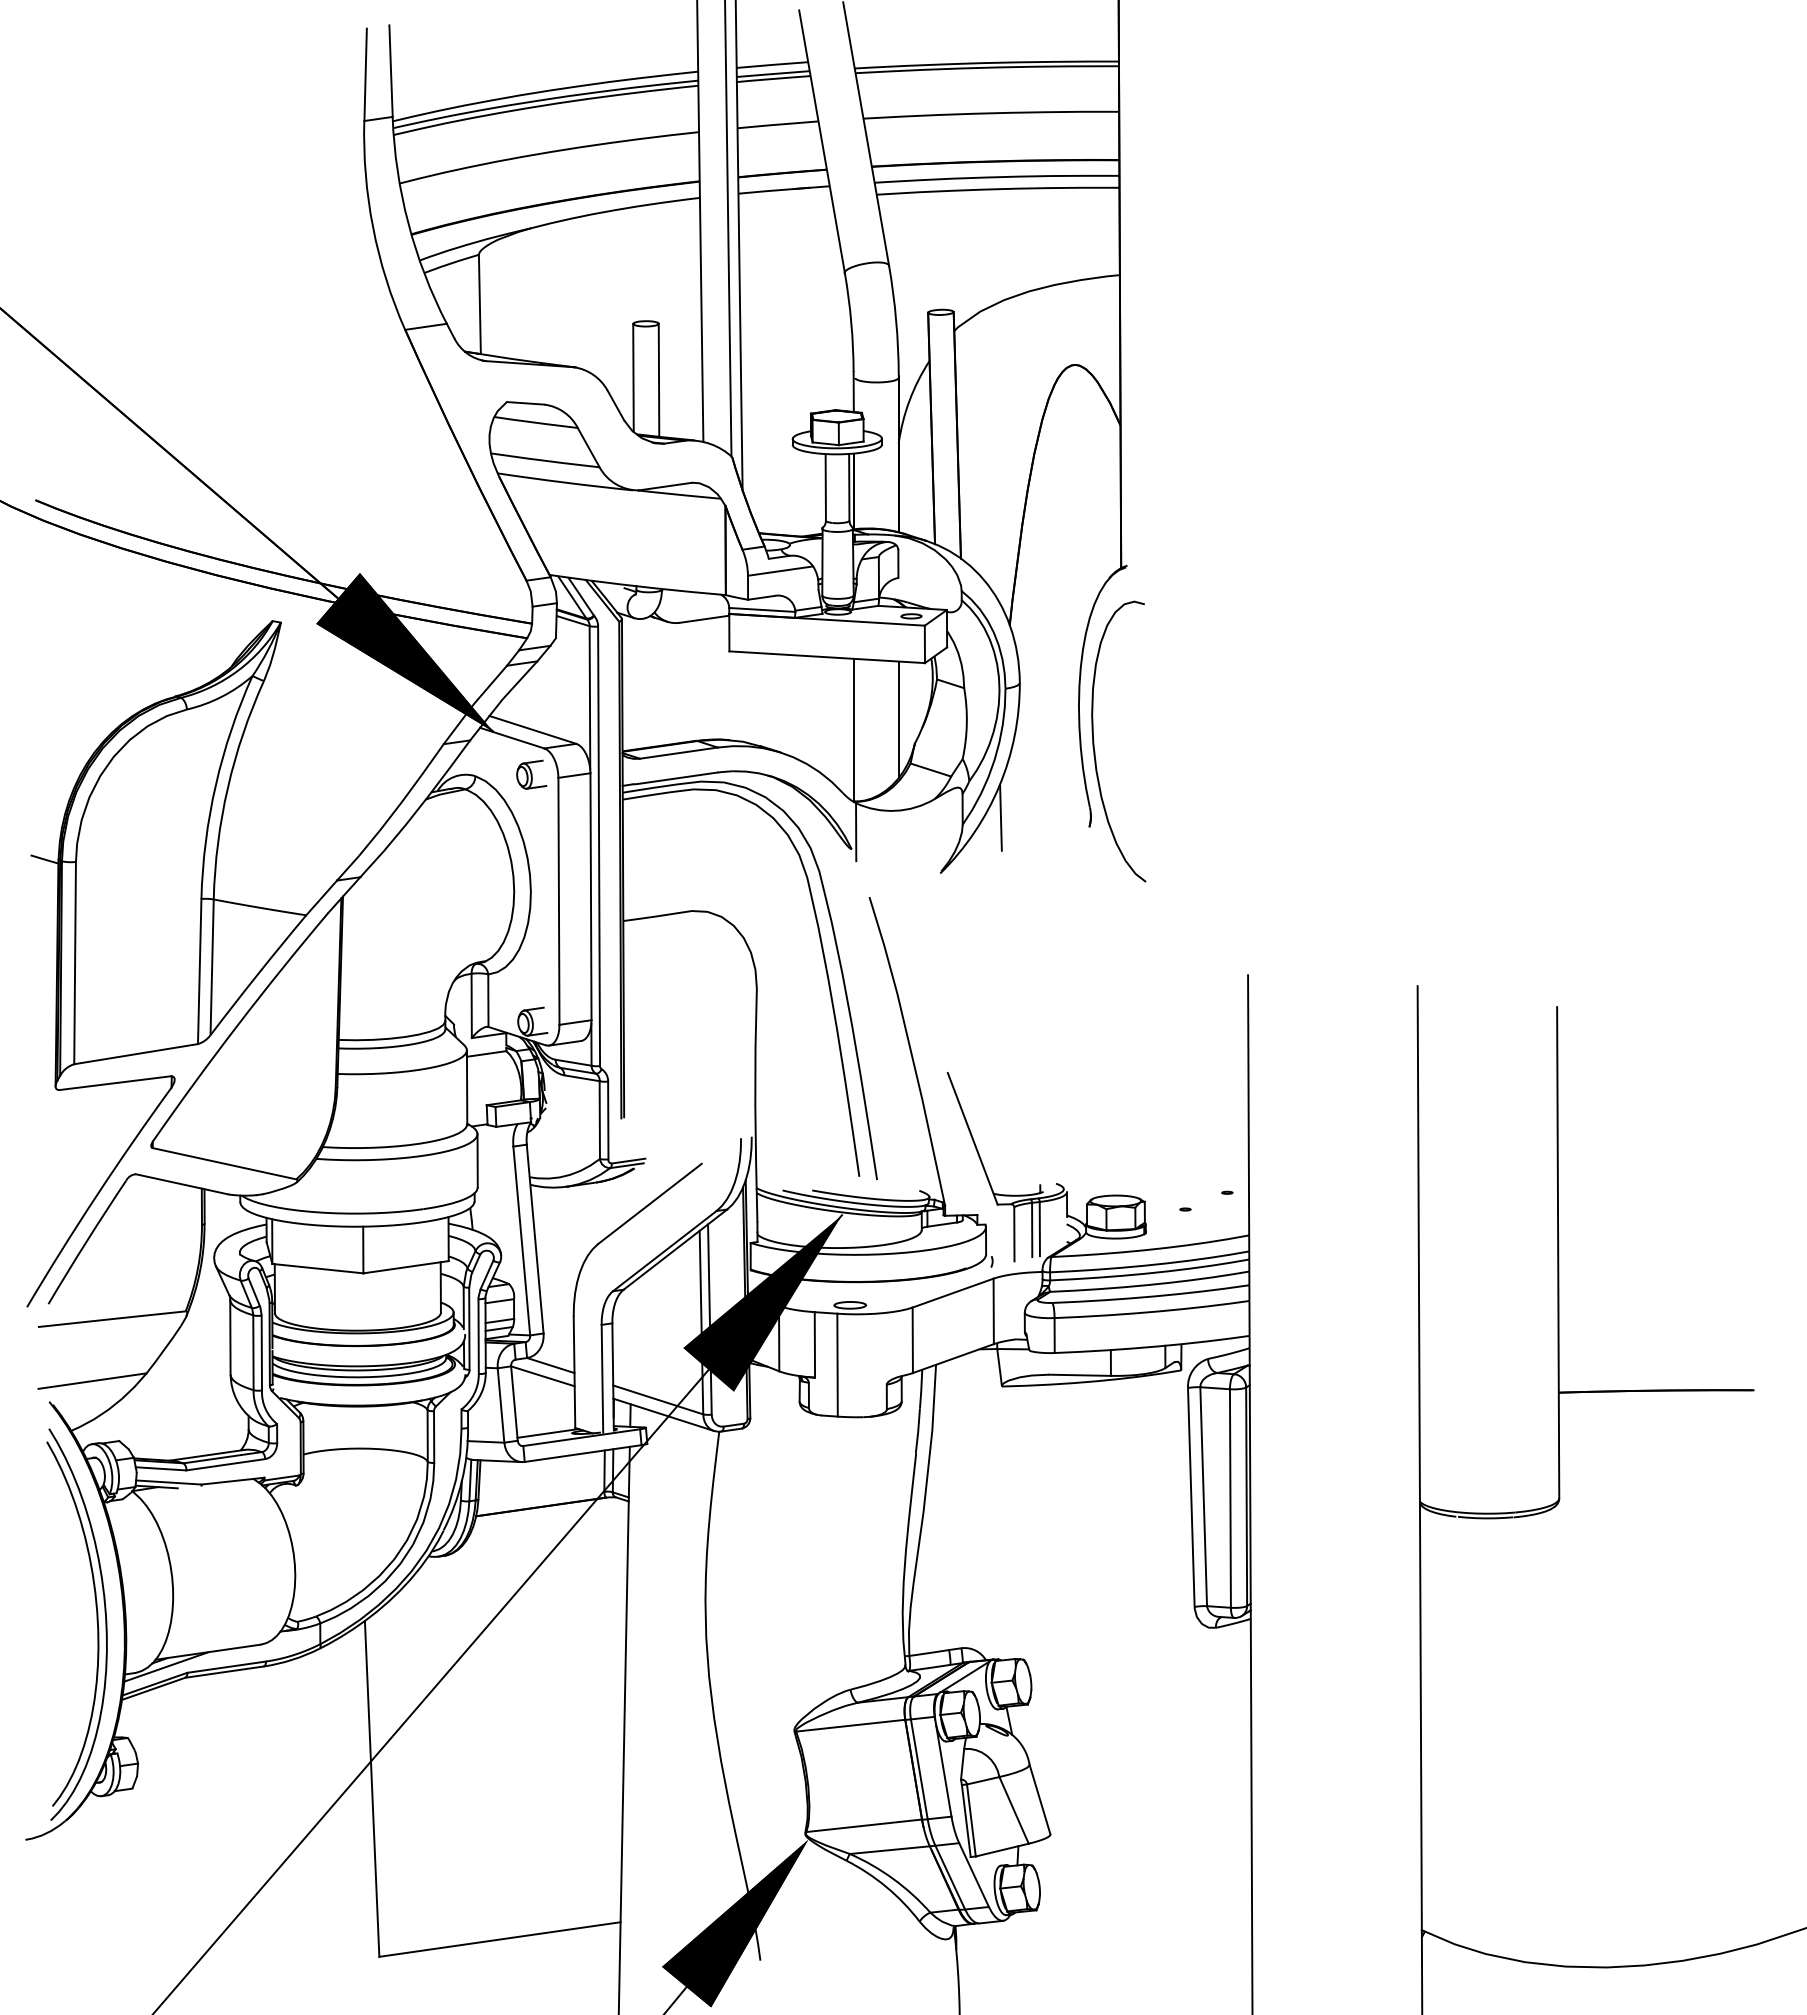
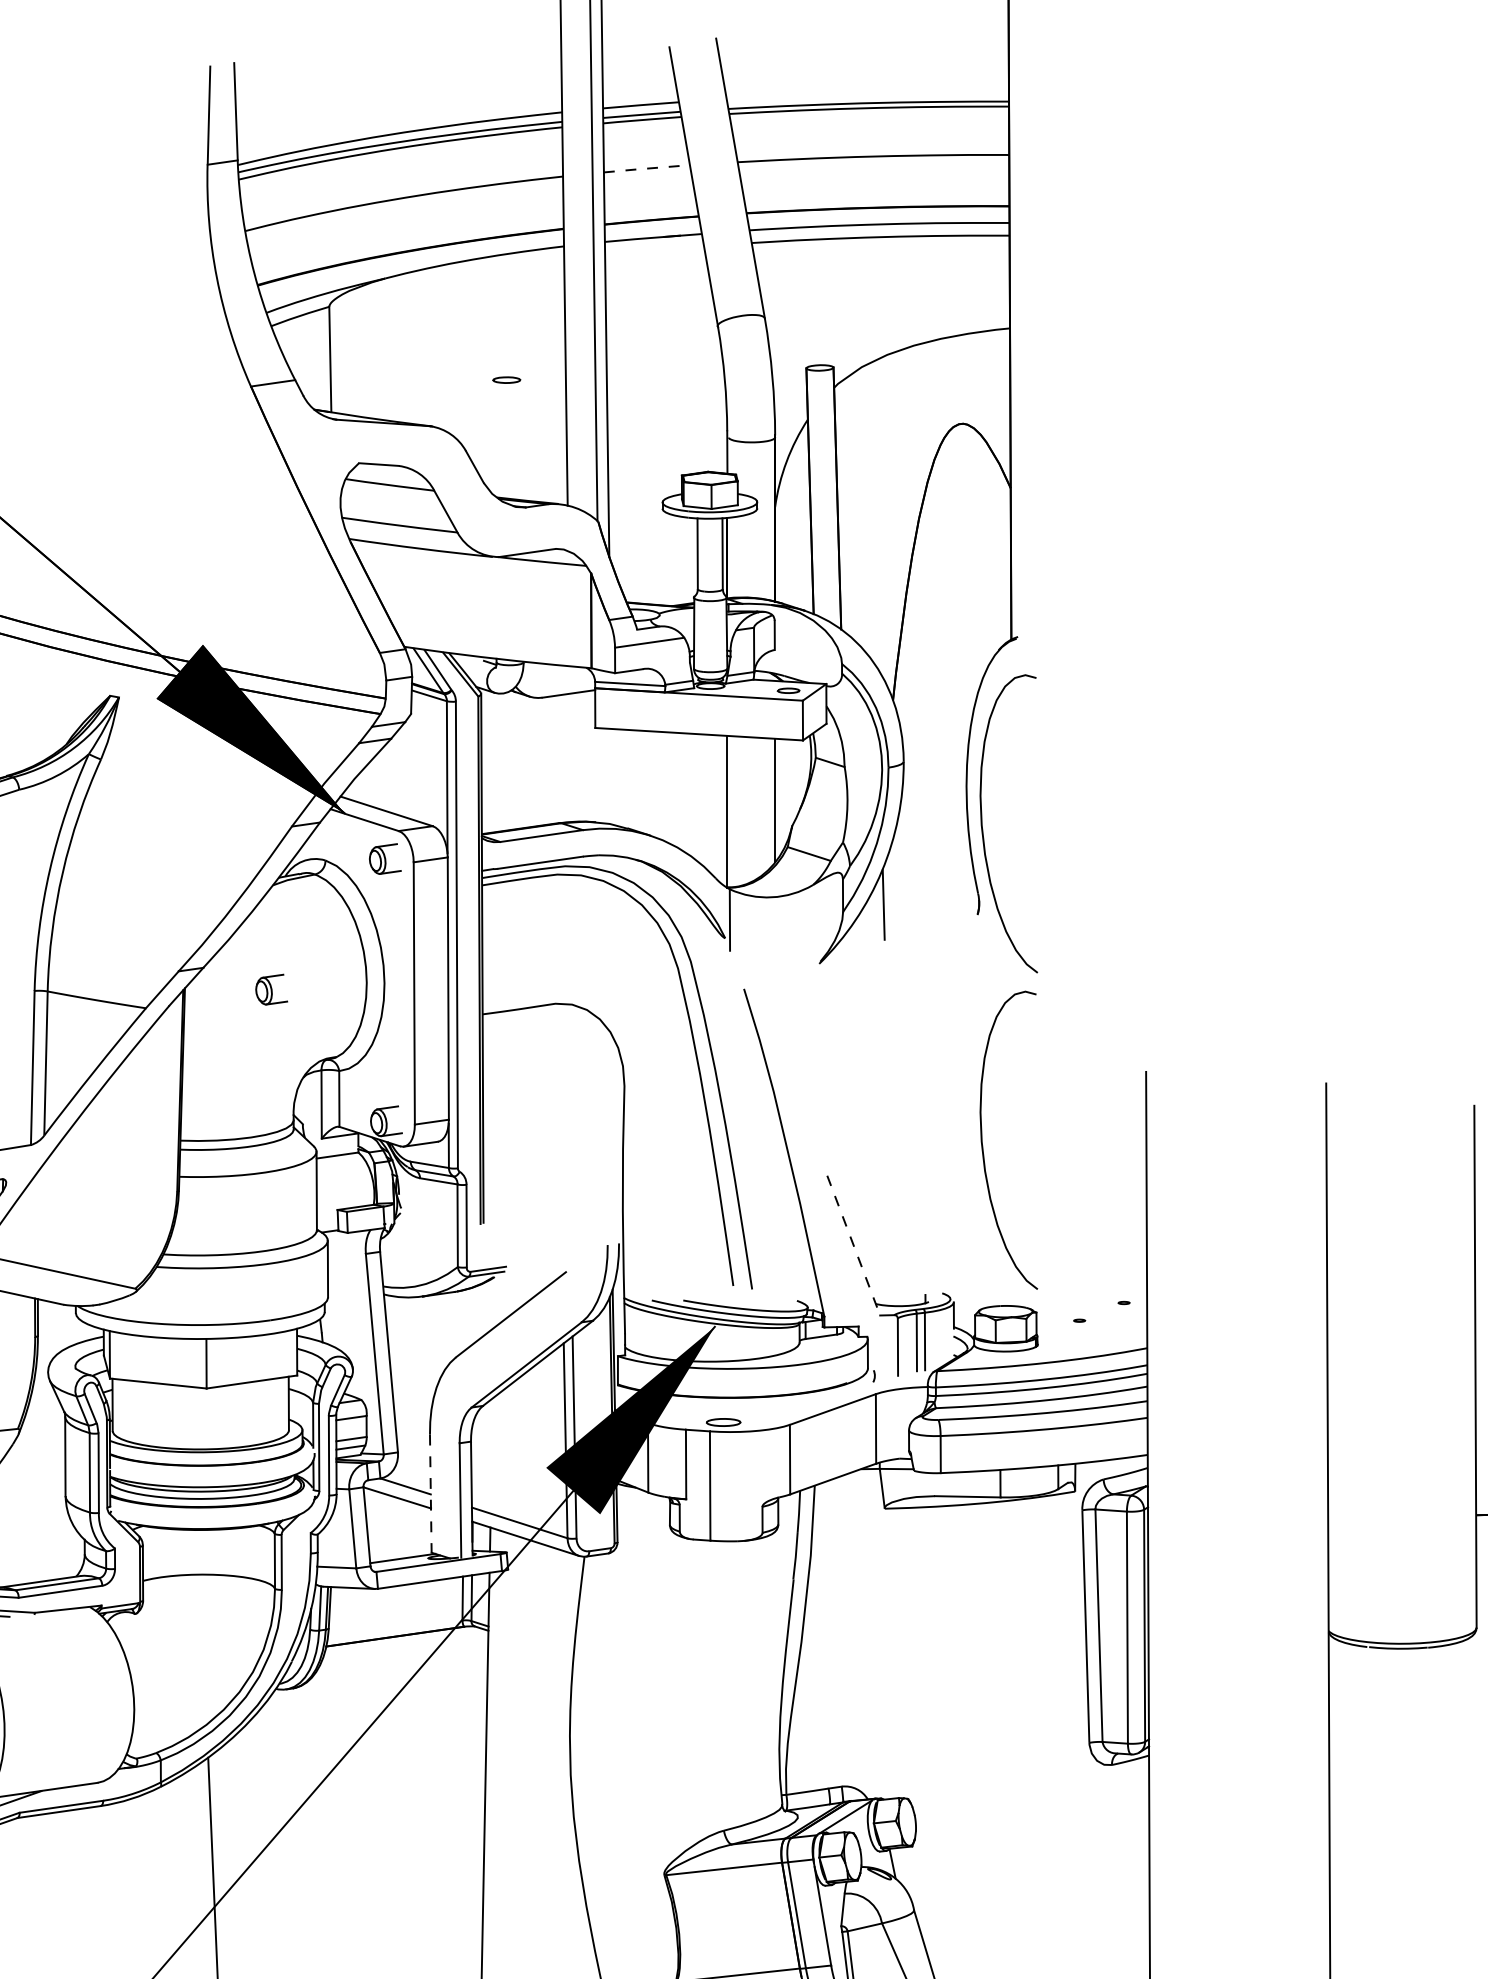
line: (777, 124) -> (646, 168), solid -> dashed
line: (633, 377) -> (493, 437), removed
line: (658, 379) -> (520, 439), removed
part: (424, 897) -> (271, 989), added
curve: (1094, 1039) -> (983, 1140), added
line: (972, 1139) -> (853, 1246), solid -> dashed
line: (574, 1372) -> (430, 1493), solid -> dashed

